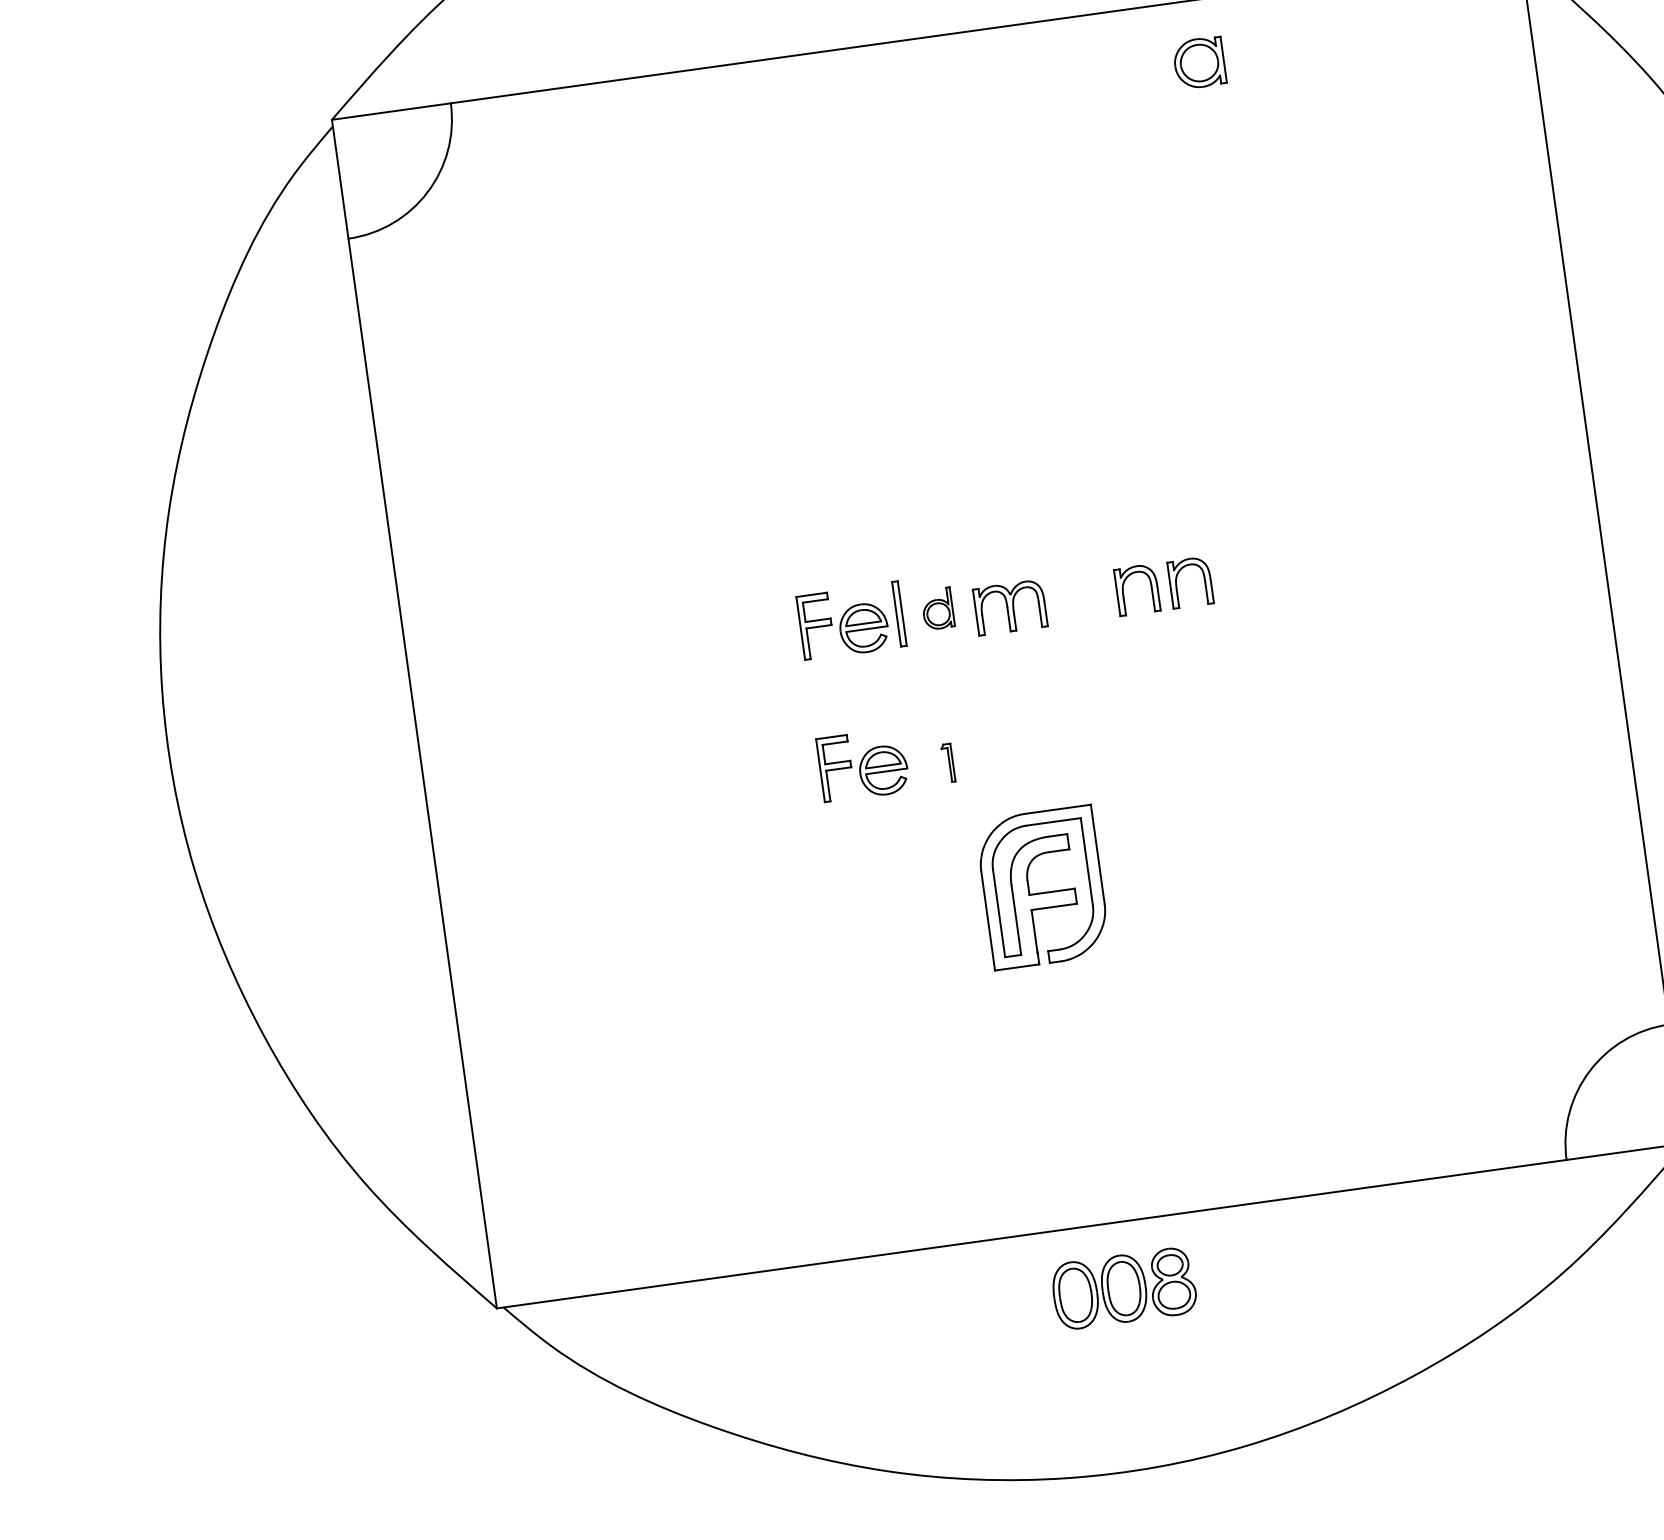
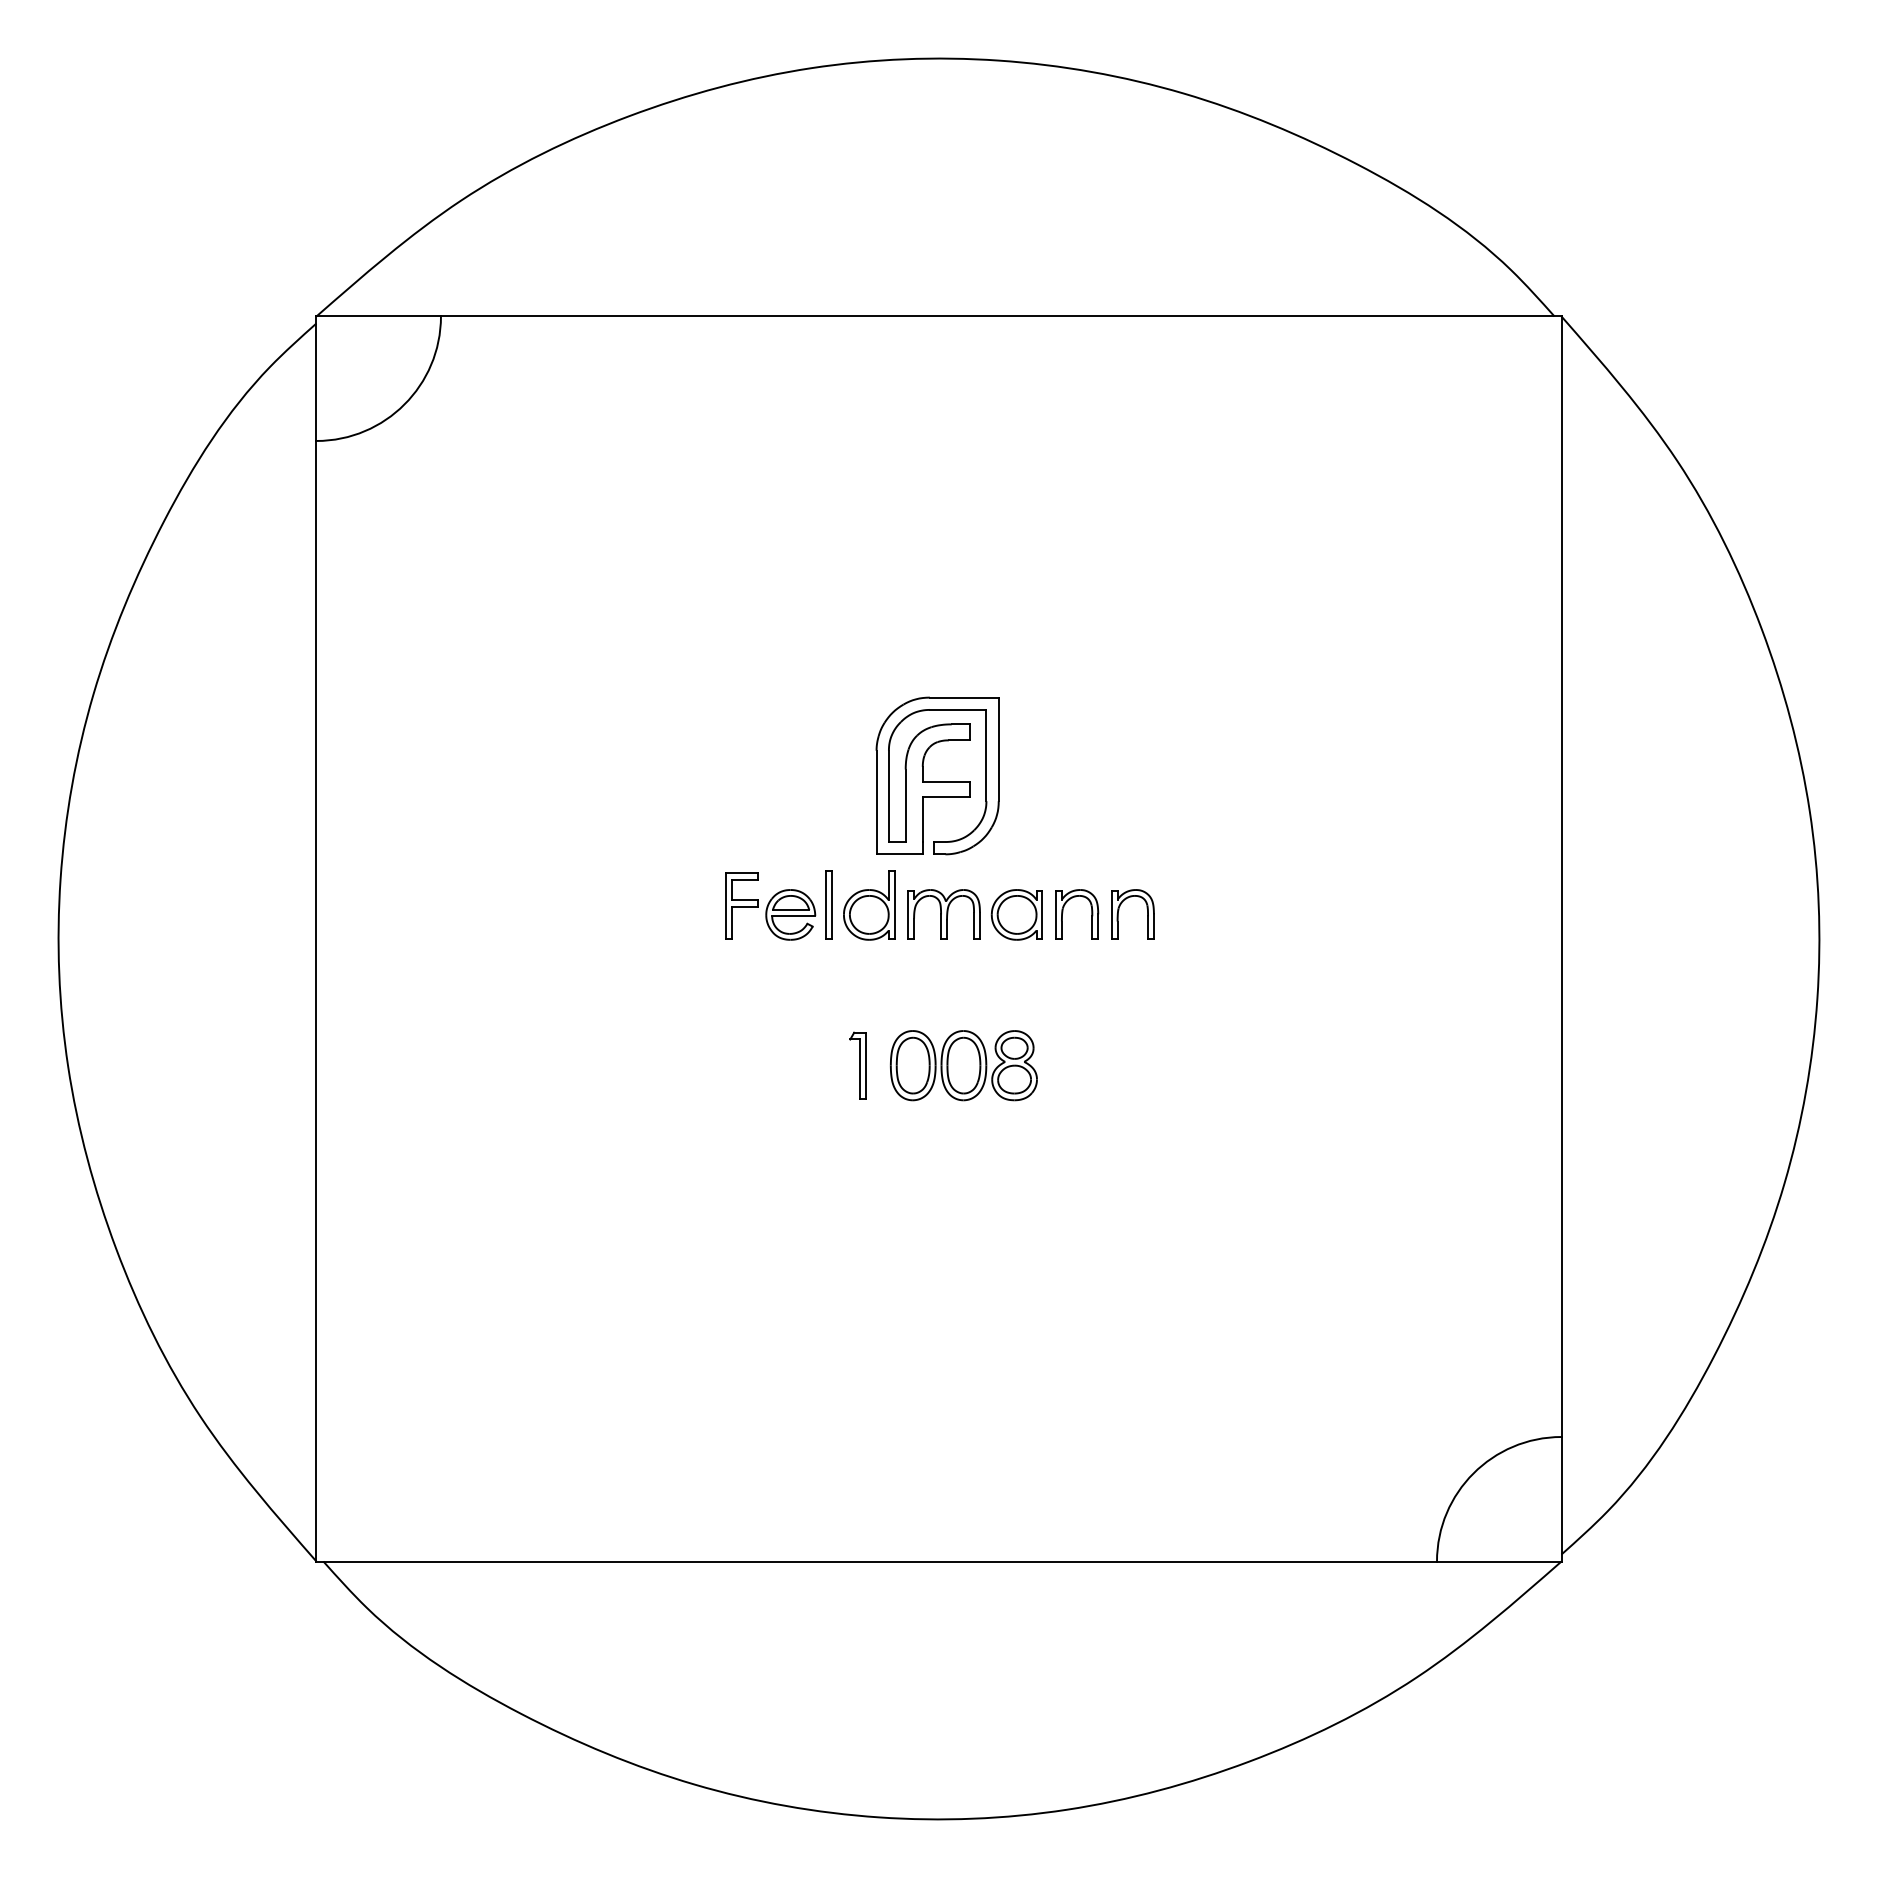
part: (1198, 62) -> (1016, 914), moved
part: (937, 608) -> (869, 905), size x1.67
part: (947, 763) -> (857, 1065), size x1.67
part: (863, 765) -> (770, 1055), removed
part: (1042, 887) -> (937, 775), moved
part: (1123, 1288) -> (963, 1065), moved

